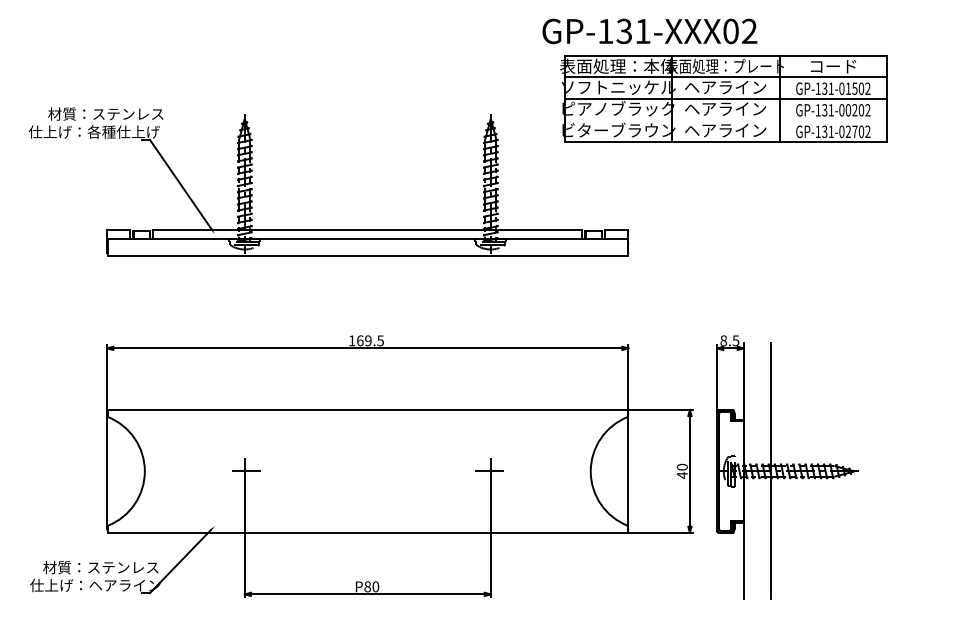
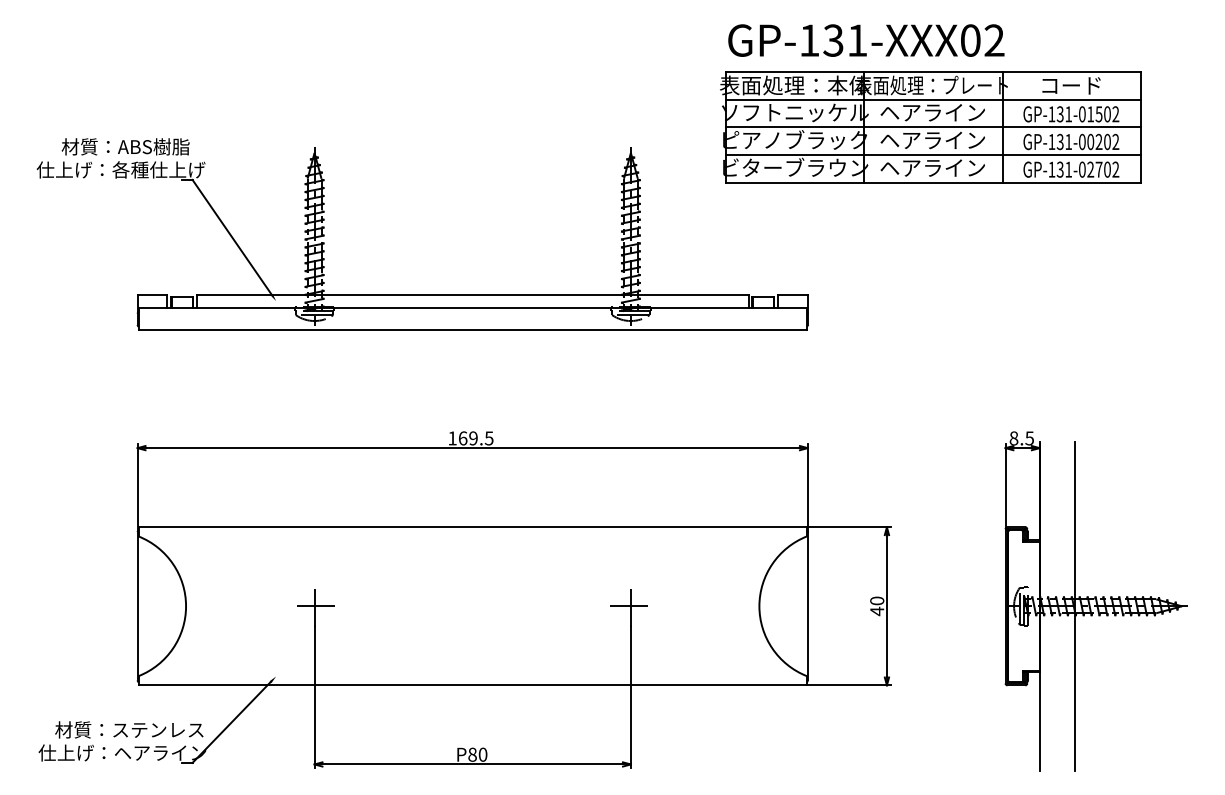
text: (649, 31) -> (865, 40), moved
text: (127, 113) -> (163, 146), 材質：ステンレス -> 材質：ABS樹脂
line: (725, 120) -> (932, 155), added
part: (787, 467) -> (1095, 601), moved

